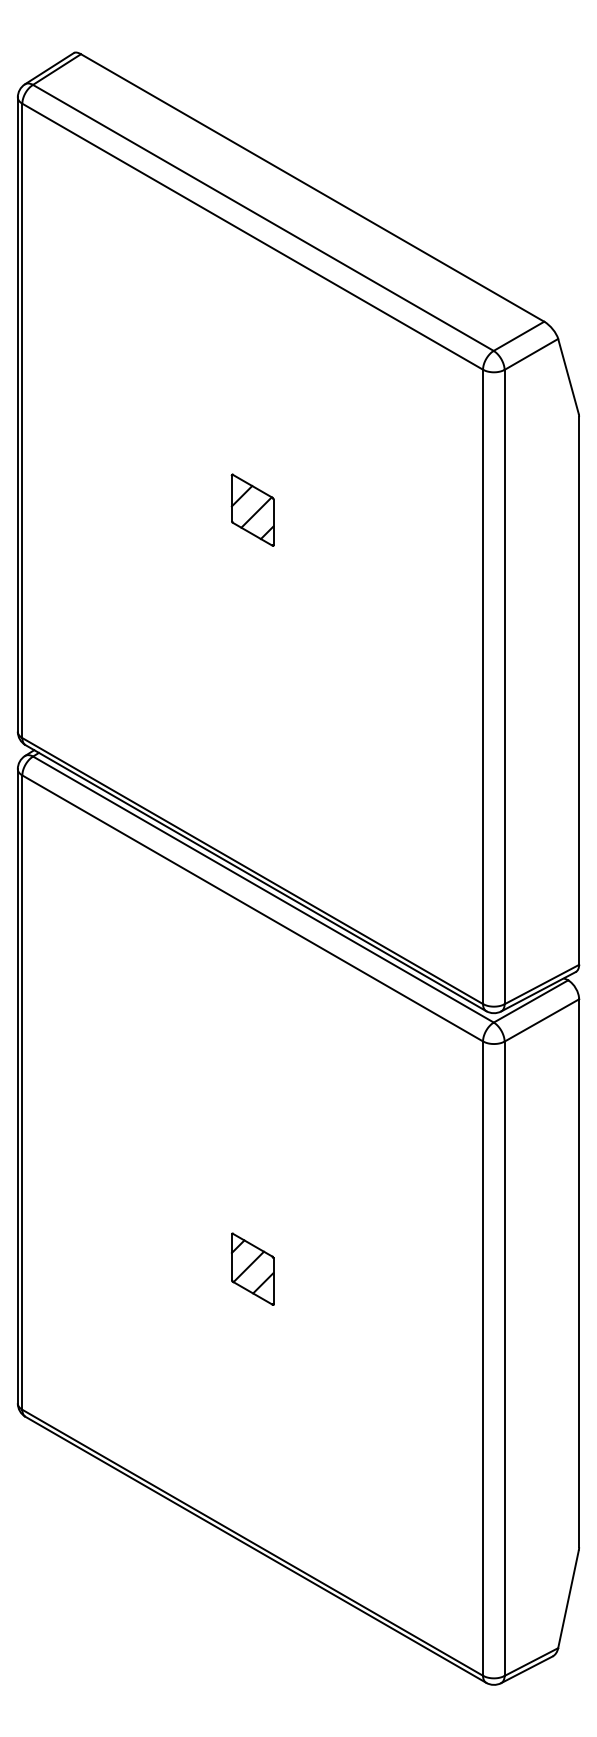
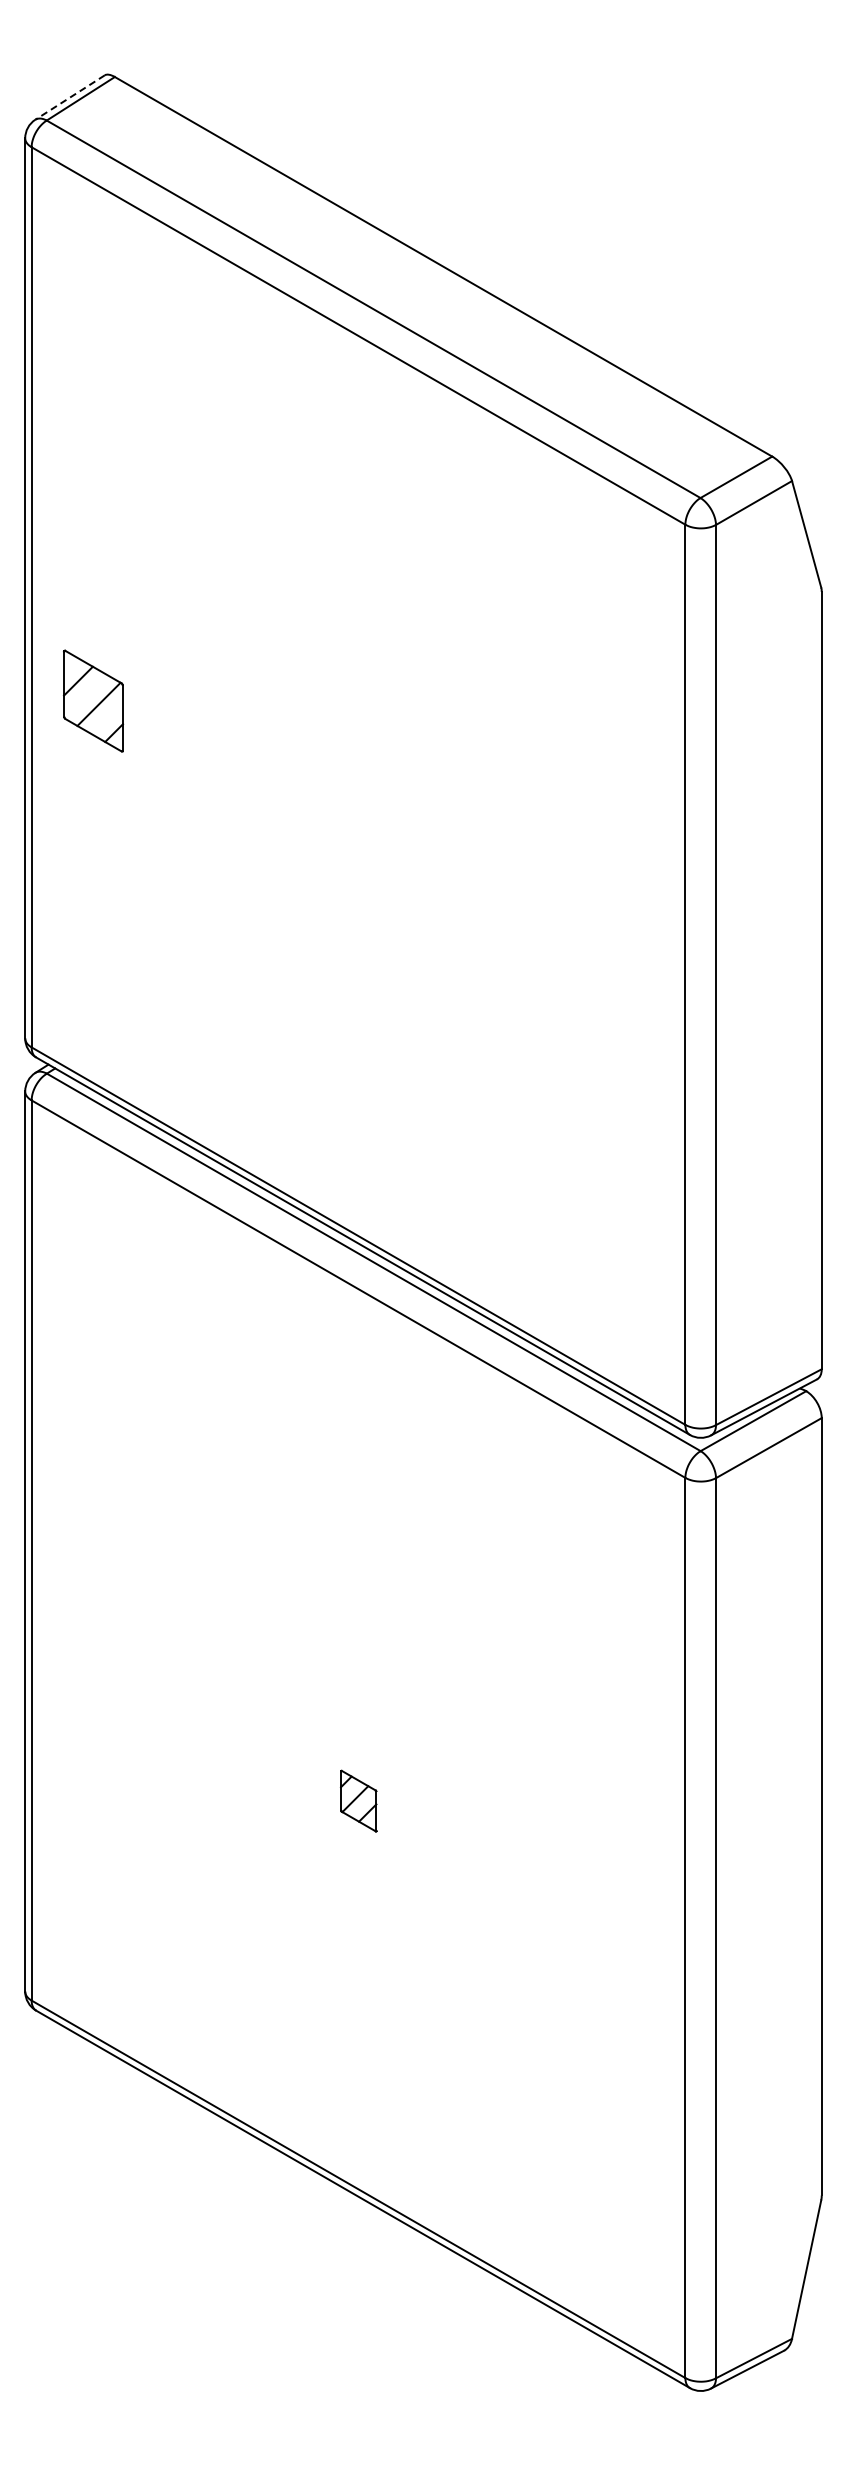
line: (49, 68) -> (69, 97), solid -> dashed
part: (252, 509) -> (93, 700), moved
part: (252, 1268) -> (358, 1800), size x0.6

